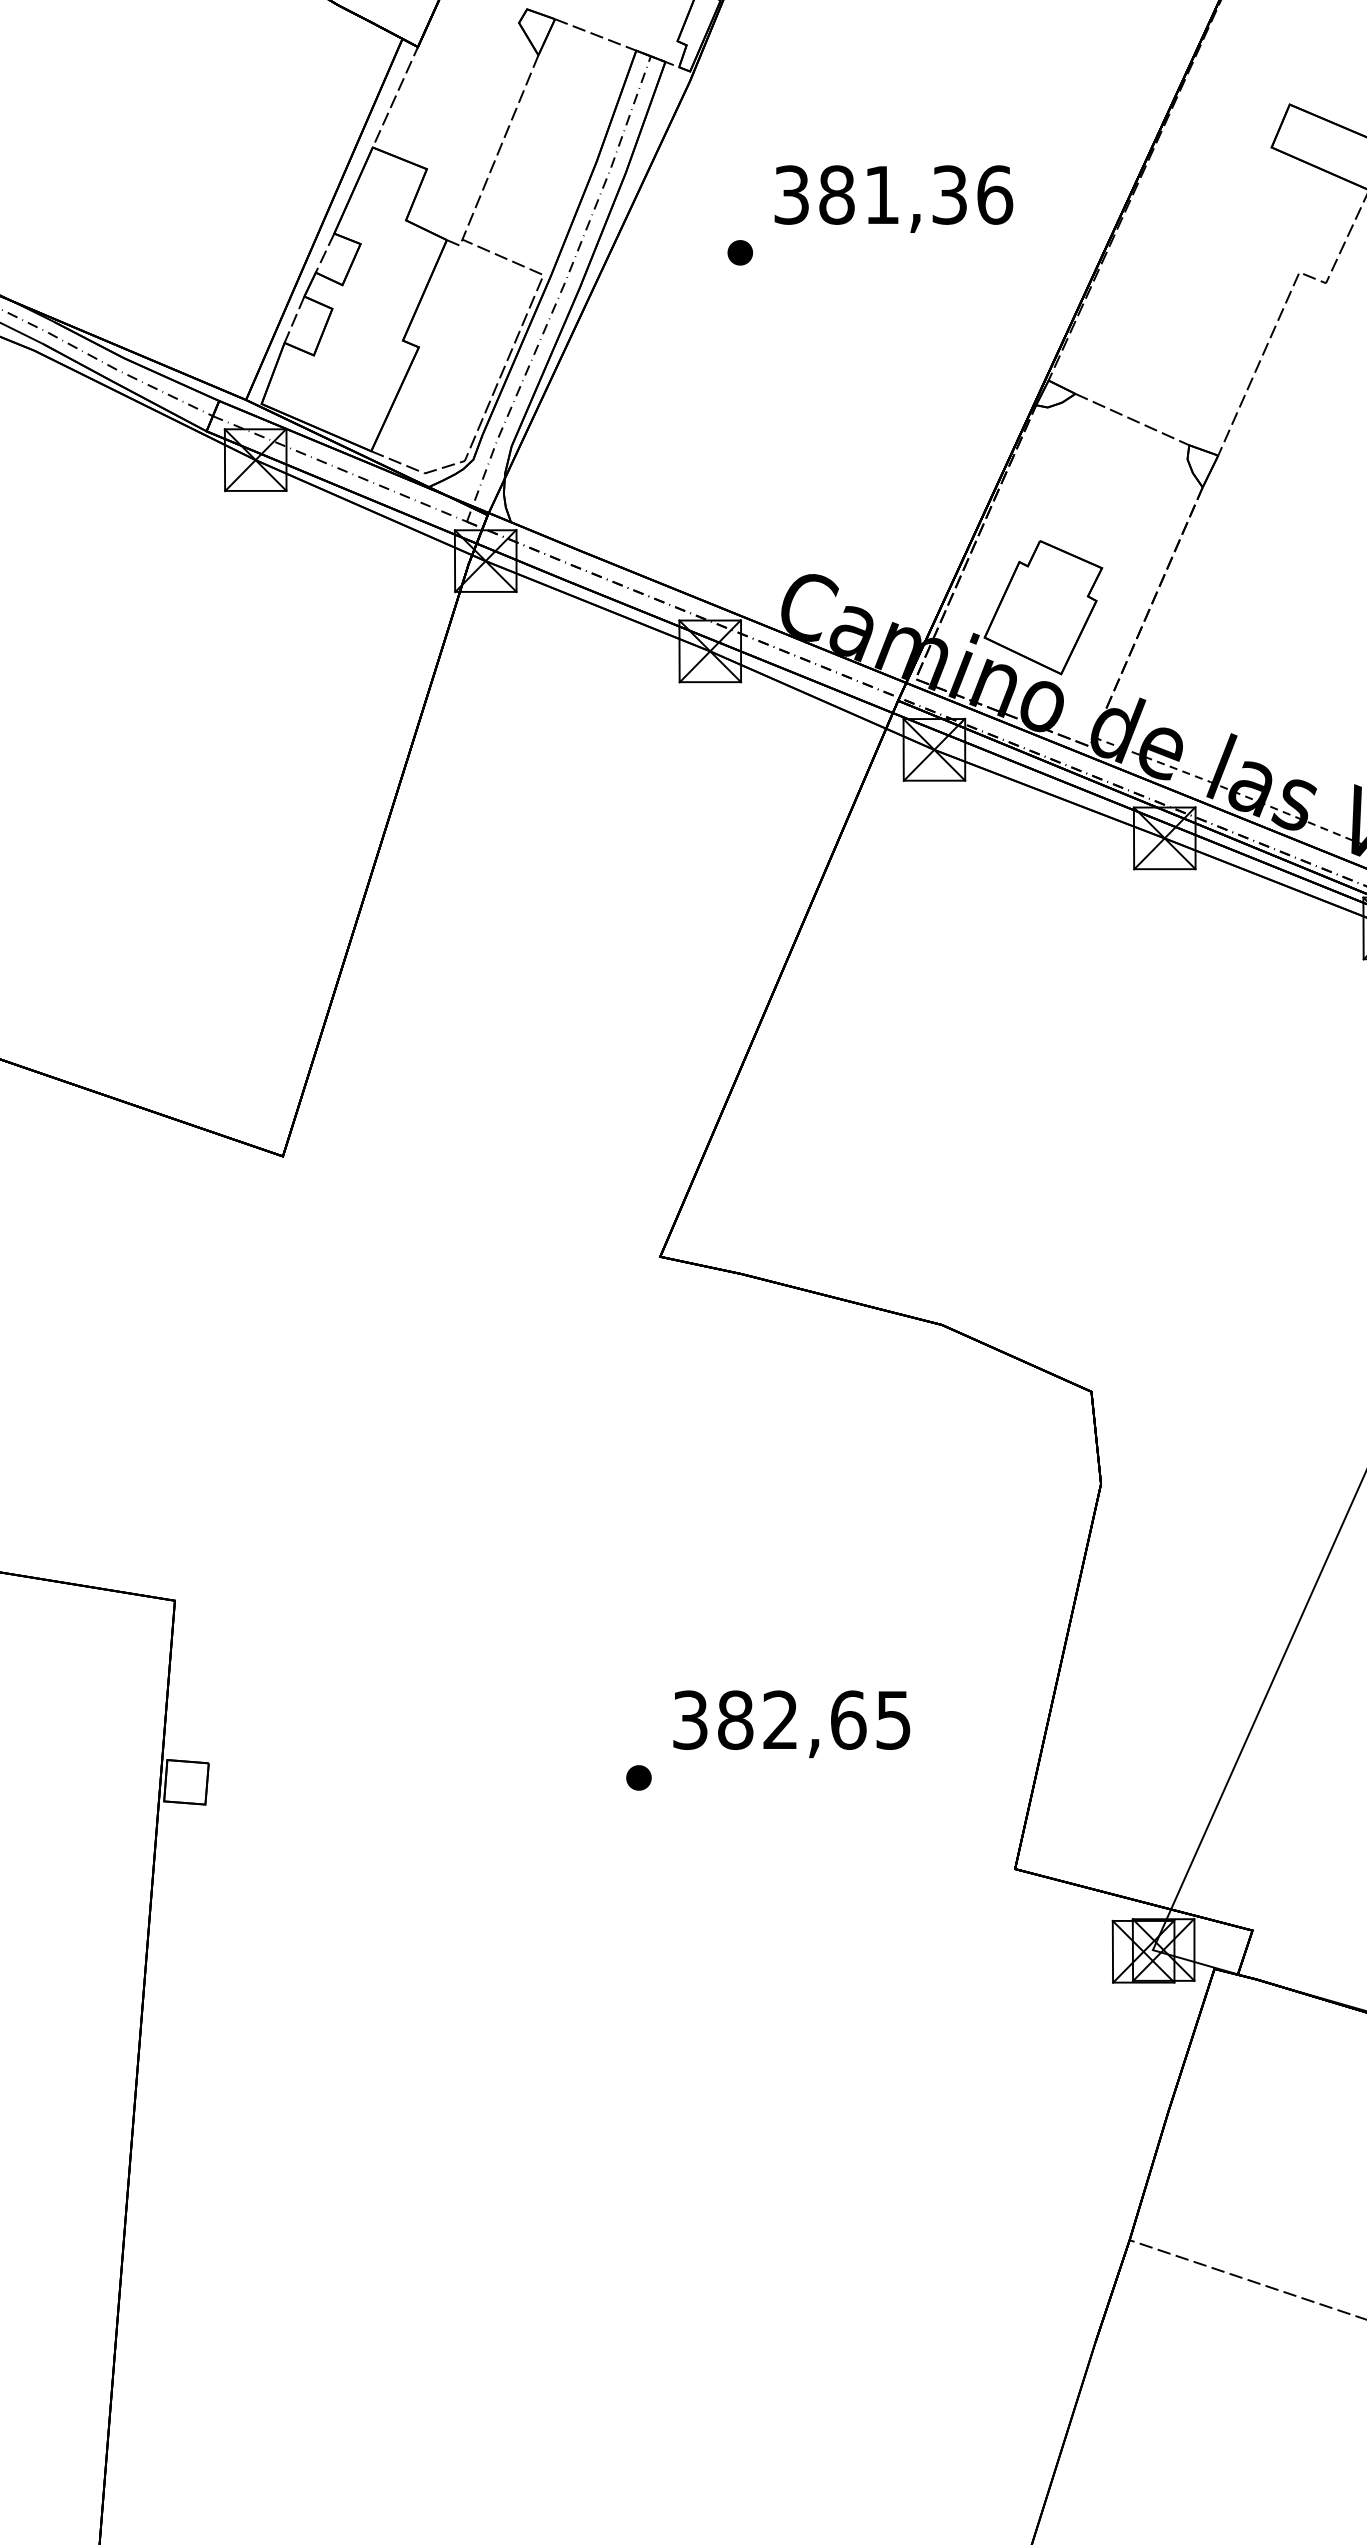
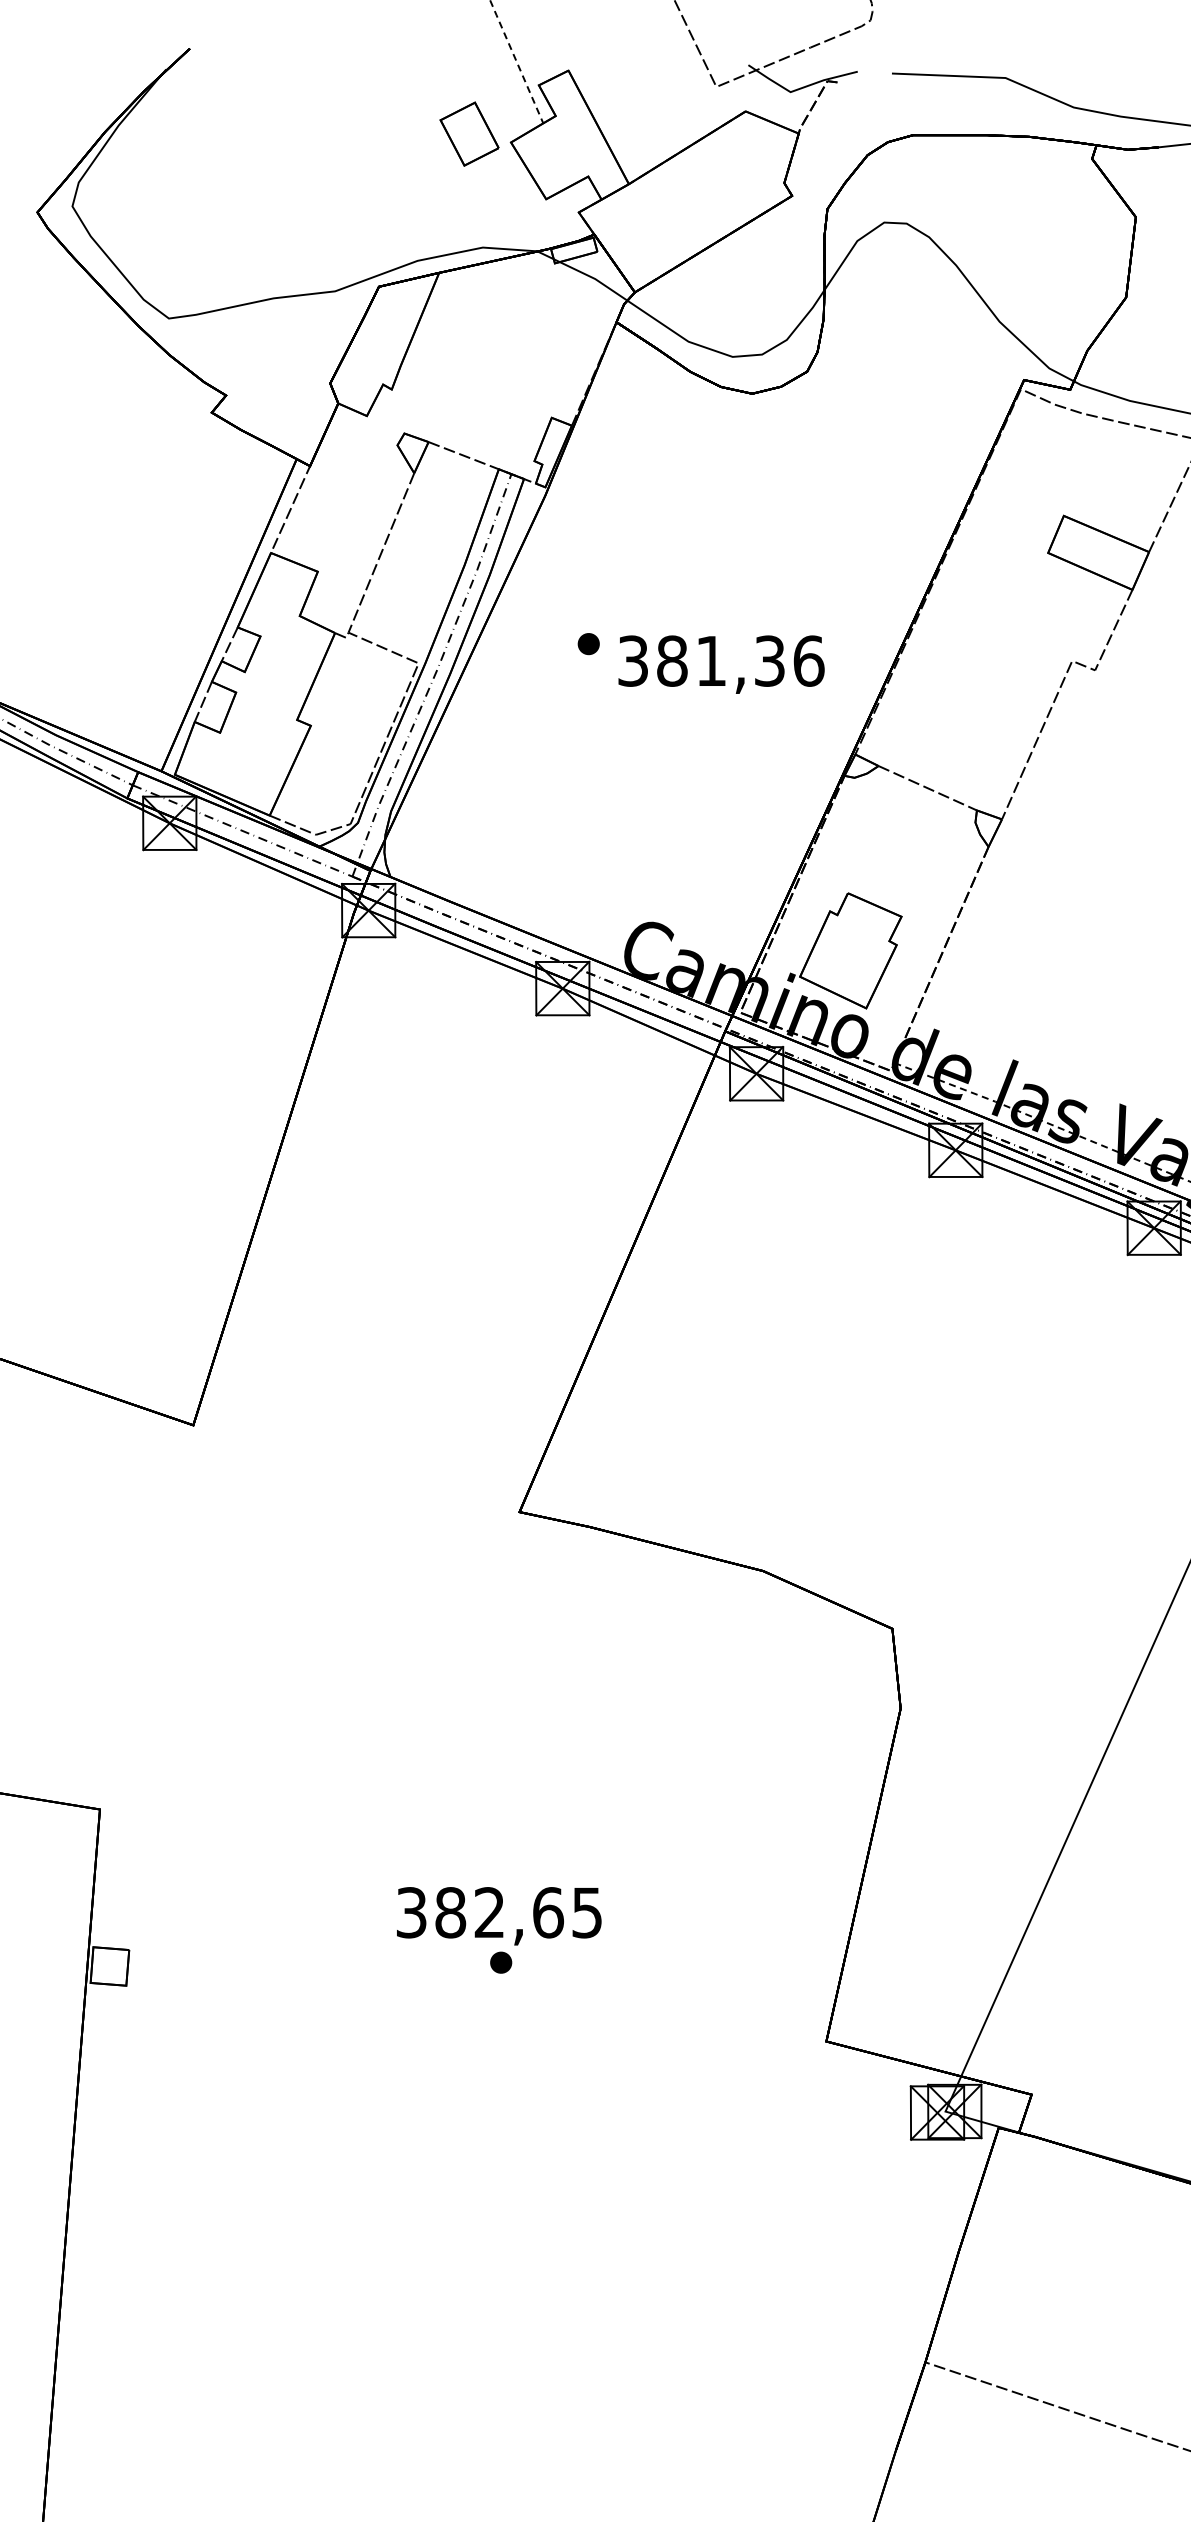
text: (893, 198) -> (721, 664), moved
text: (792, 1724) -> (499, 1916), moved

